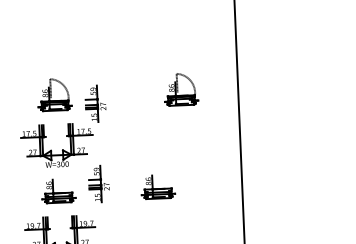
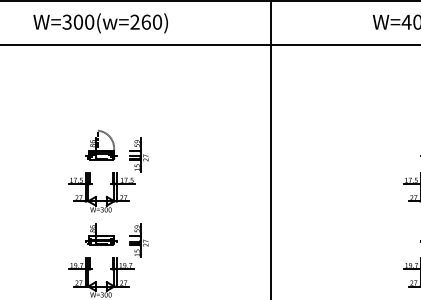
part: (181, 88) -> (218, 144), removed
part: (98, 184) -> (138, 240), moved
part: (158, 187) -> (193, 234), removed

